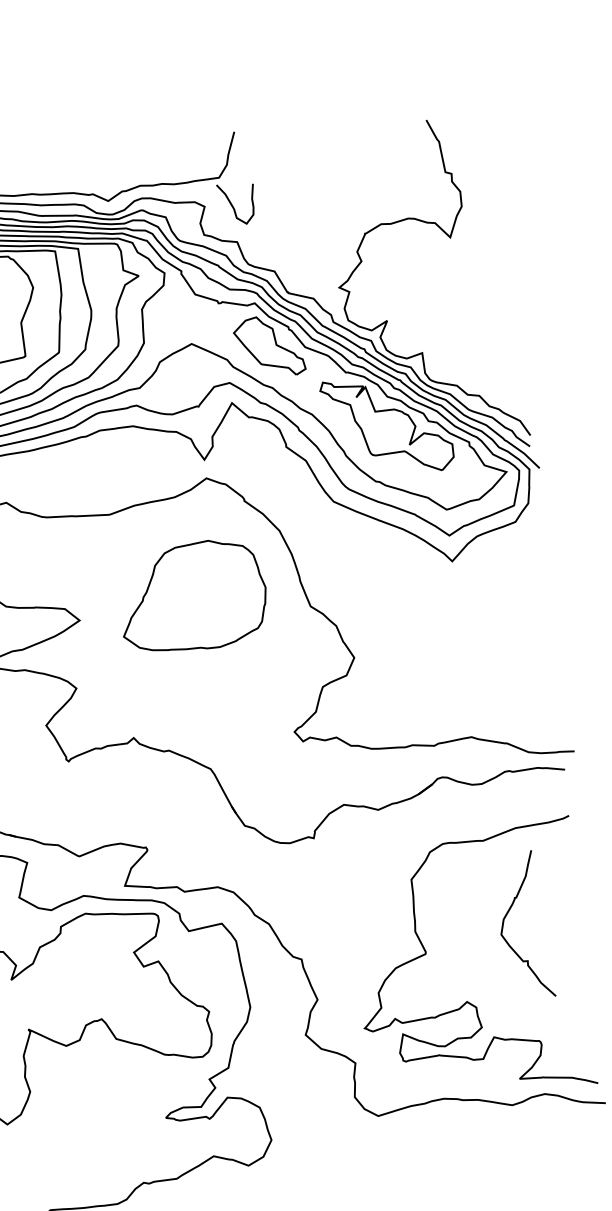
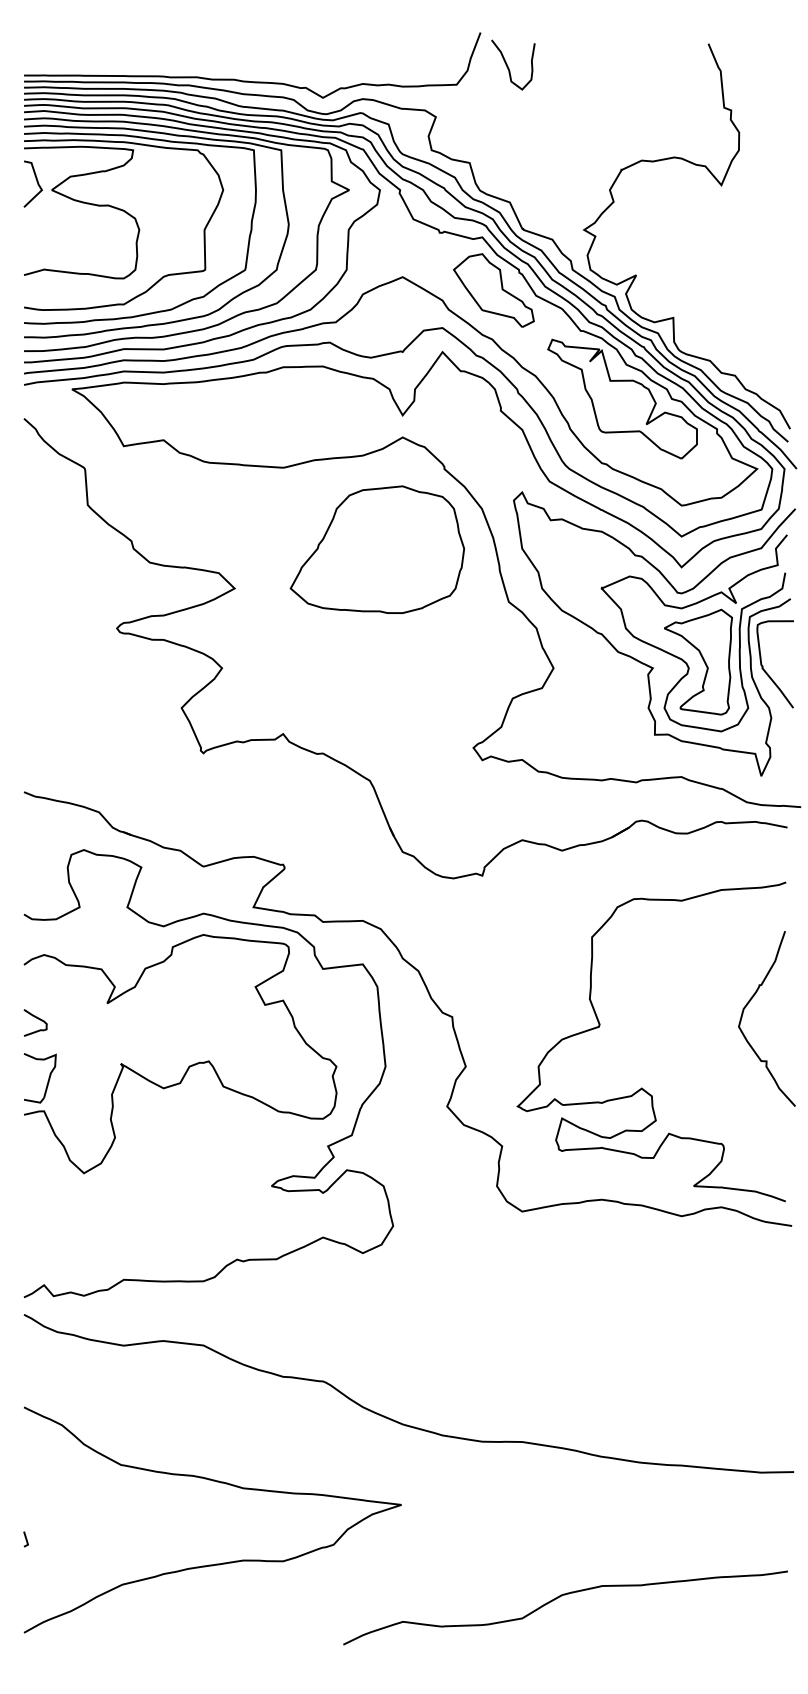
curve: (233, 205) -> (508, 66), moved
part: (193, 596) -> (377, 549), moved
part: (443, 615) -> (664, 629), added
curve: (507, 915) -> (748, 1004), moved

